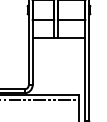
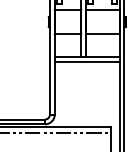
line: (58, 42) -> (86, 61), added

